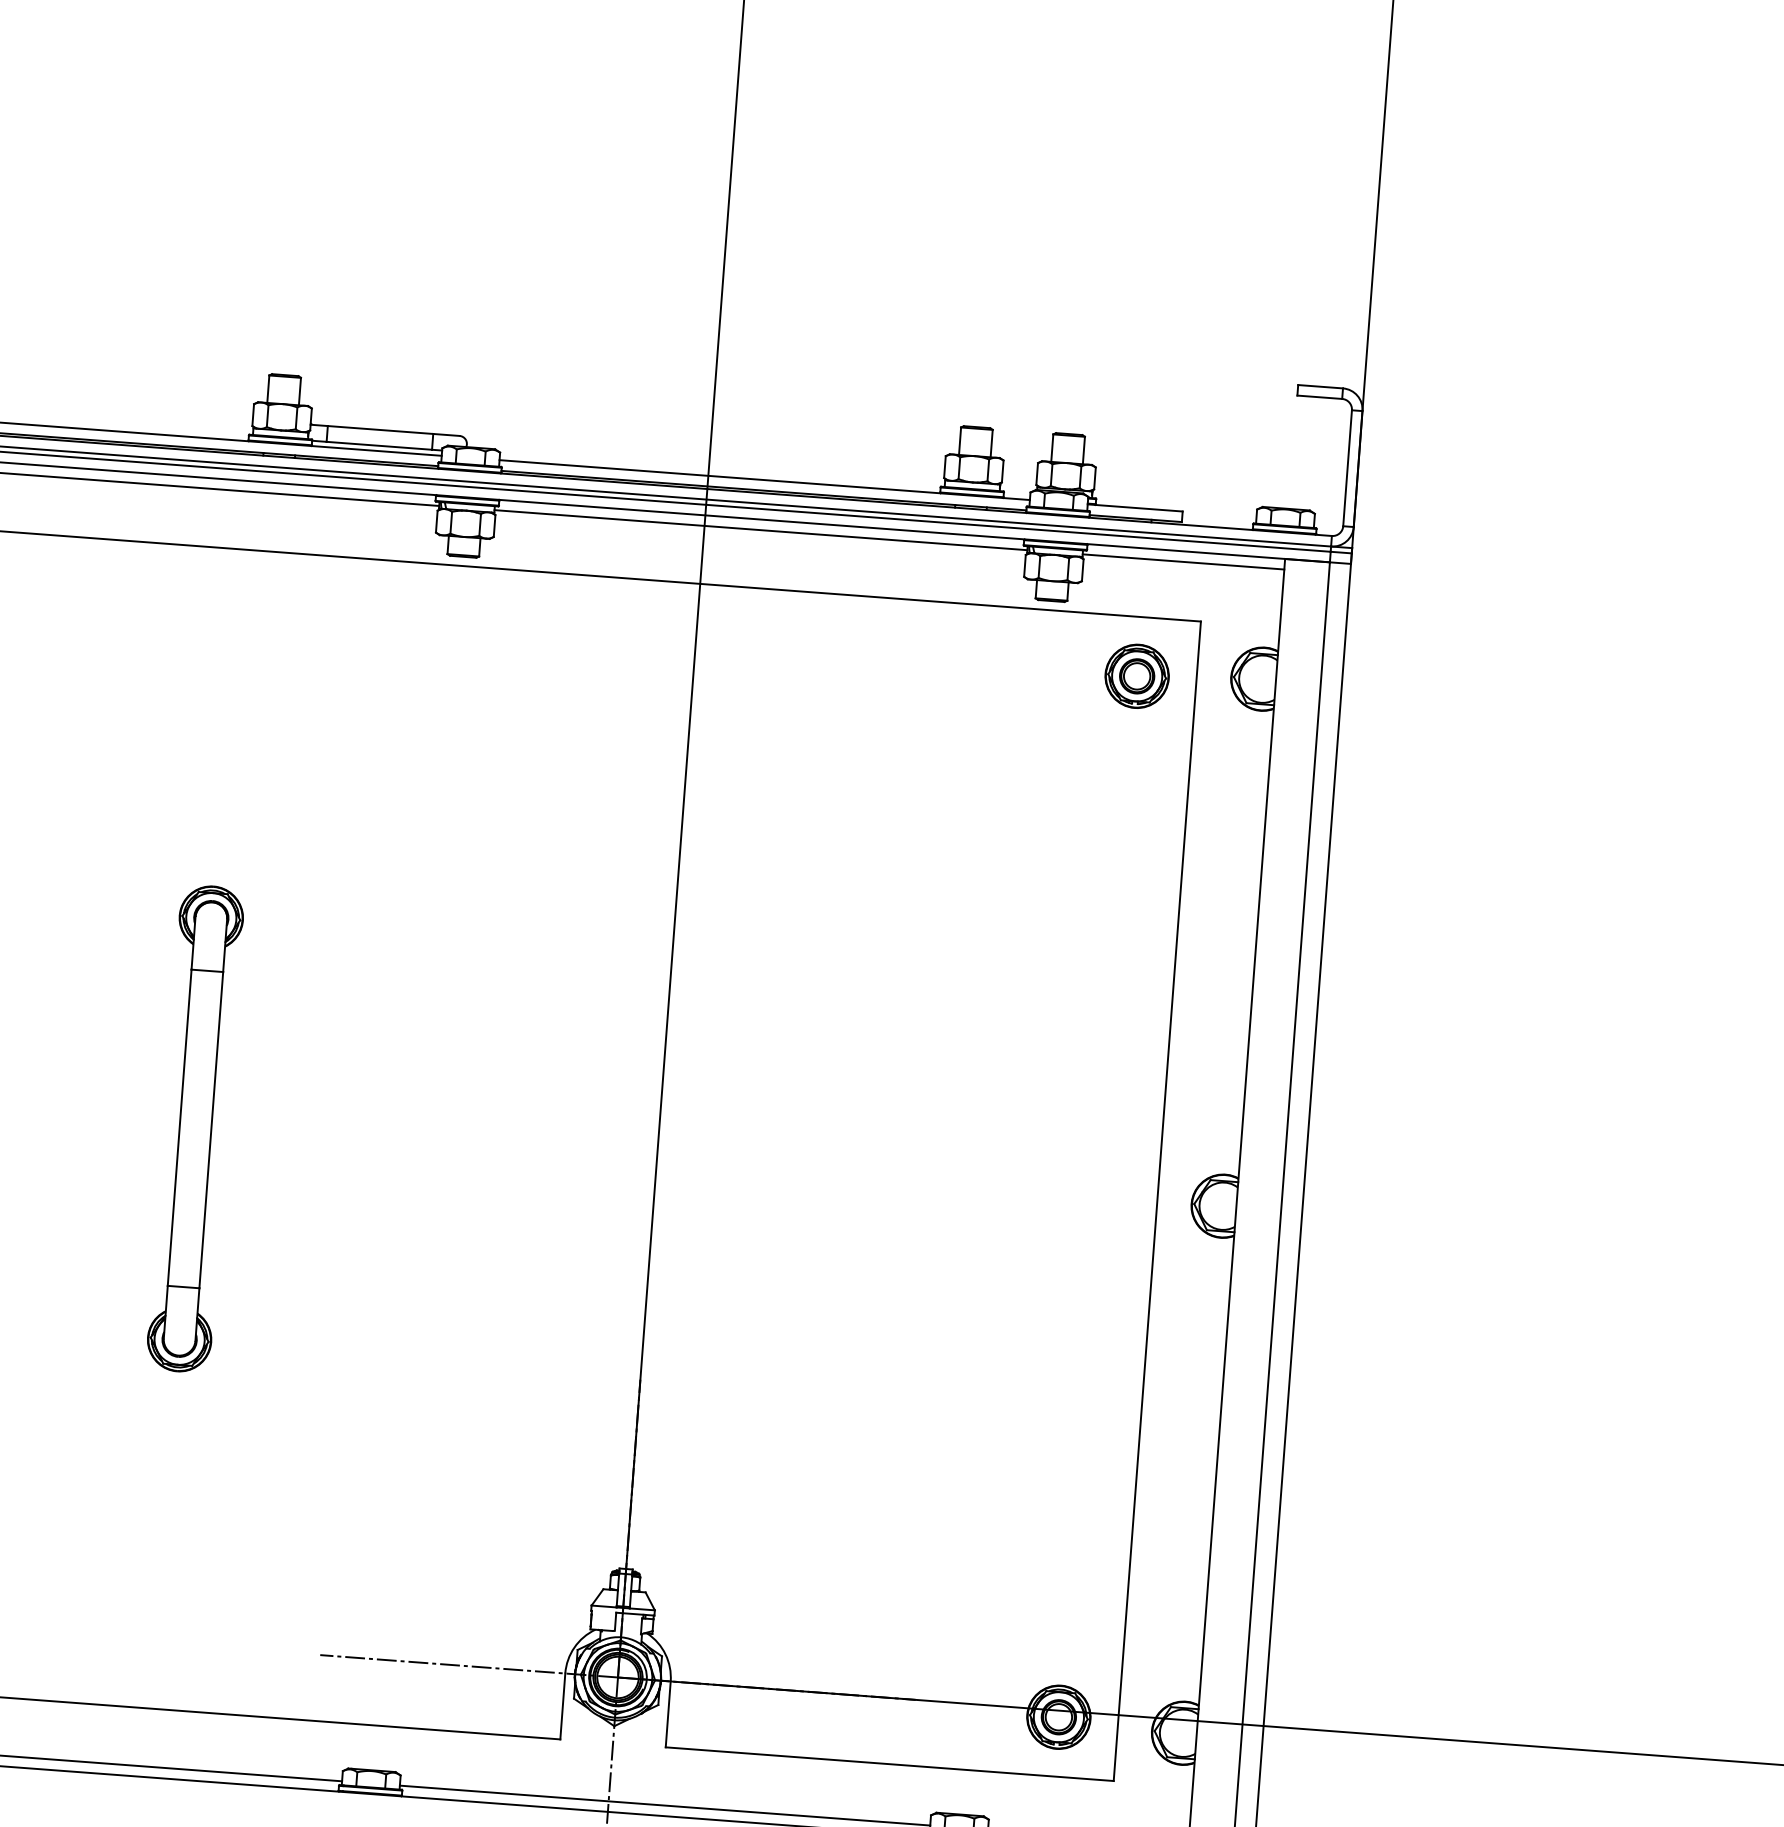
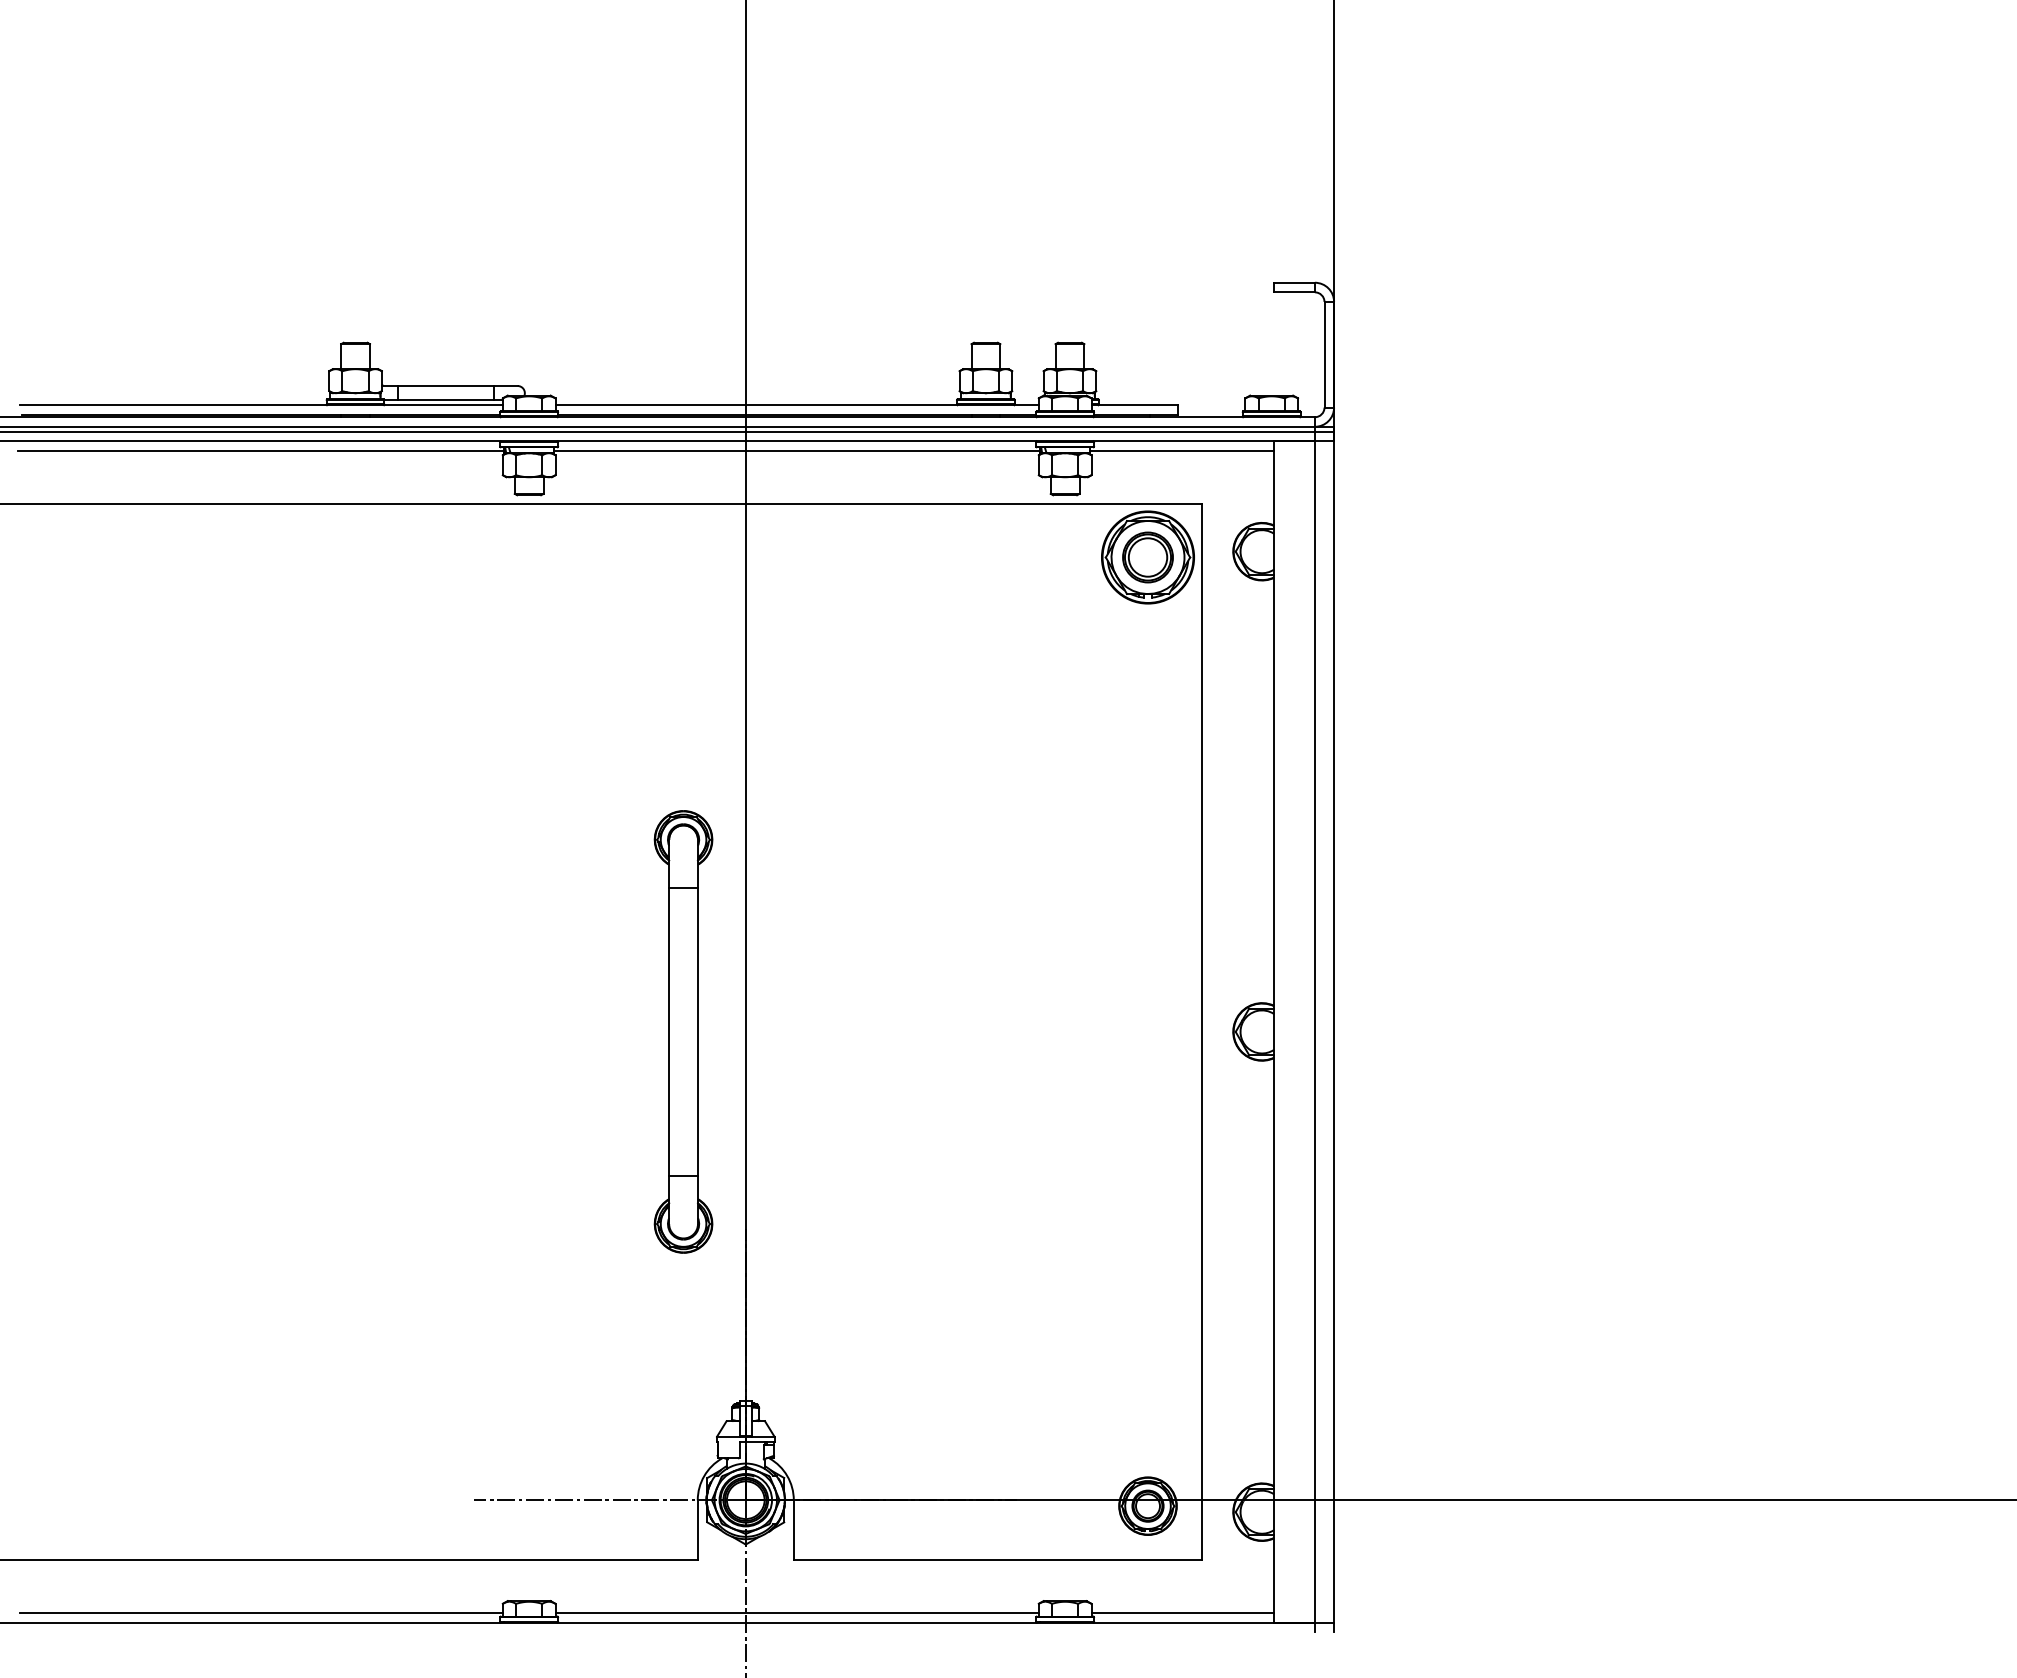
part: (1136, 676) -> (1147, 557), size x1.6
part: (195, 1128) -> (683, 1031), moved

